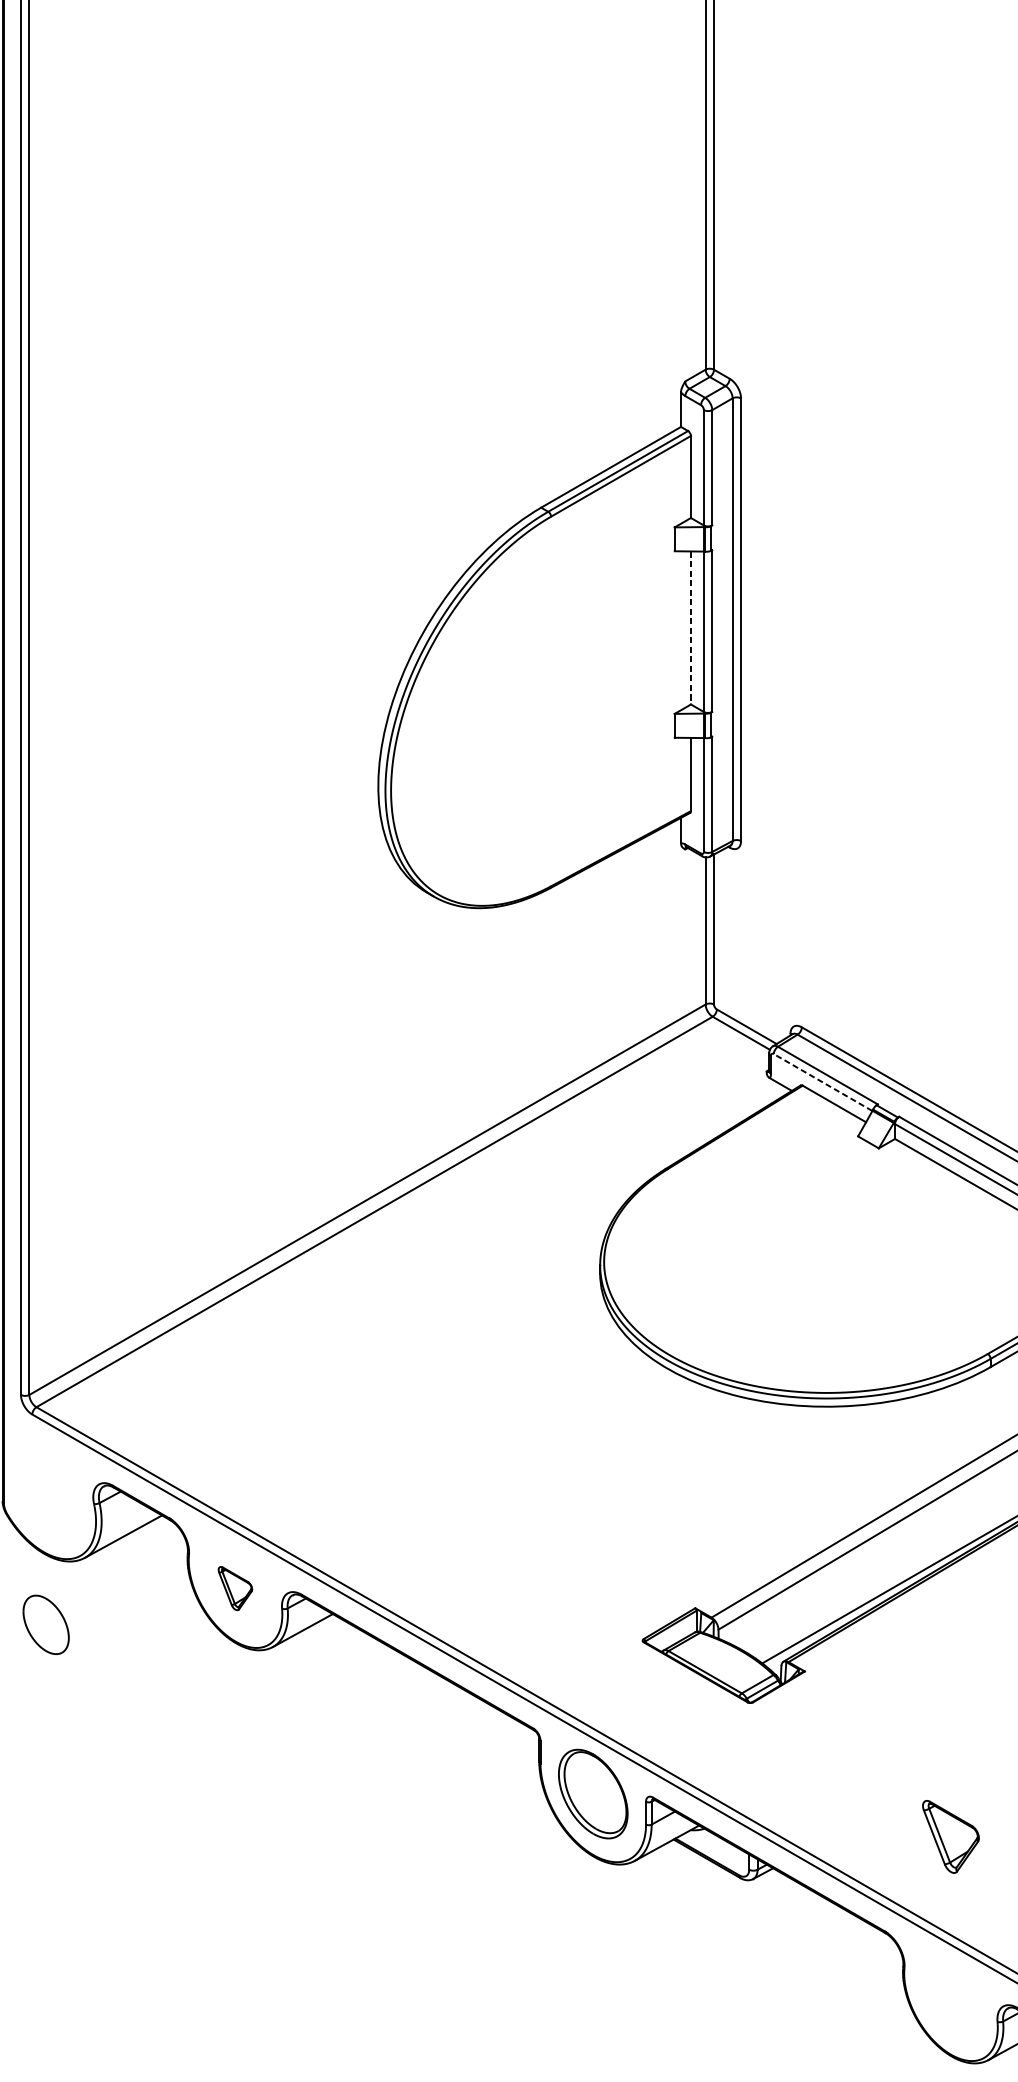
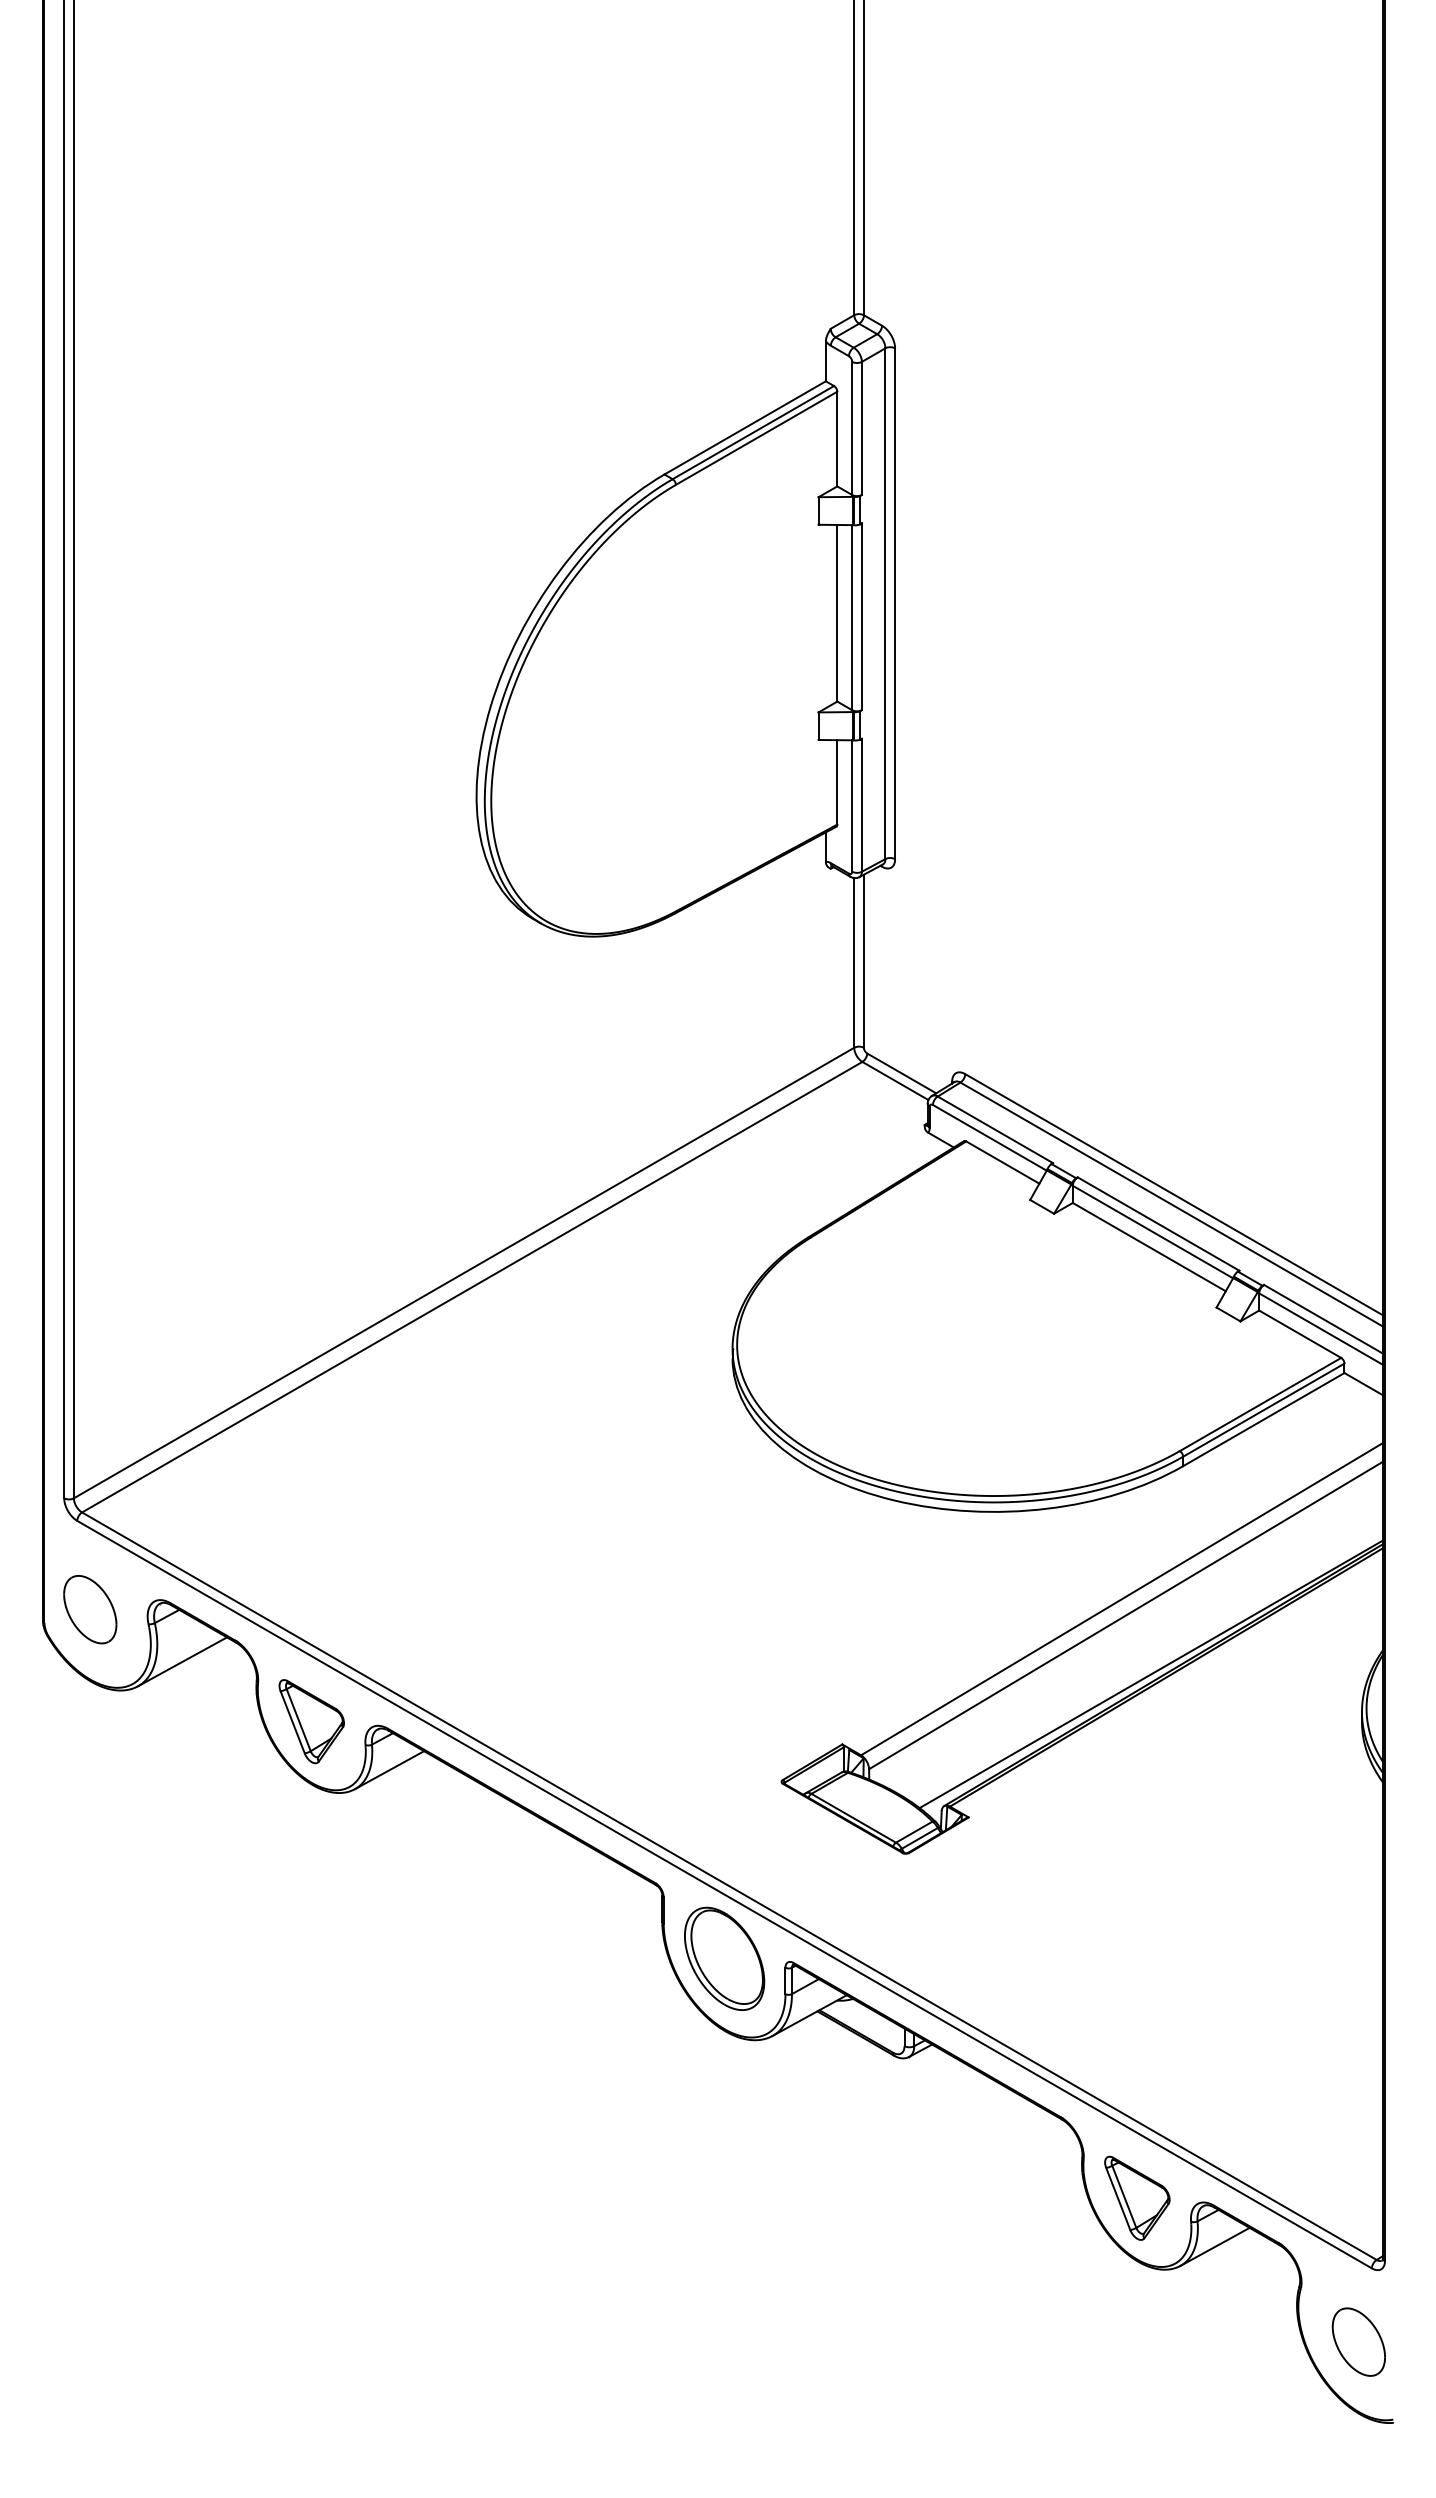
line: (691, 628) -> (837, 613), dashed -> solid
line: (822, 1082) -> (989, 1137), dashed -> solid
part: (235, 1588) -> (311, 1721), size x1.67
part: (46, 1624) -> (90, 1609), moved
part: (951, 1836) -> (1137, 2197), moved

